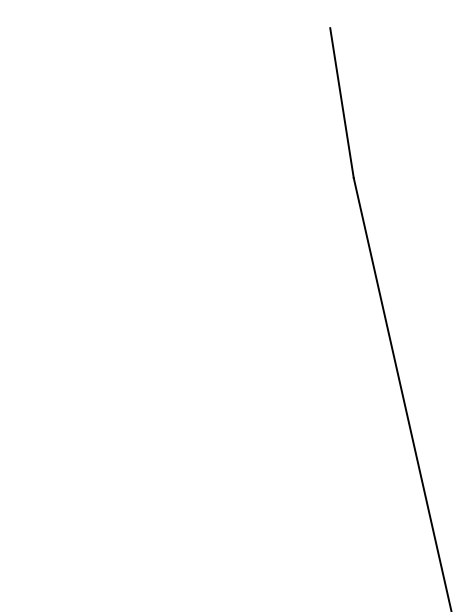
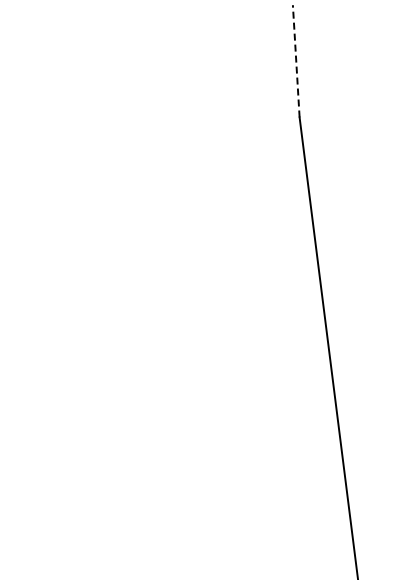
line: (342, 101) -> (296, 60), solid -> dashed

